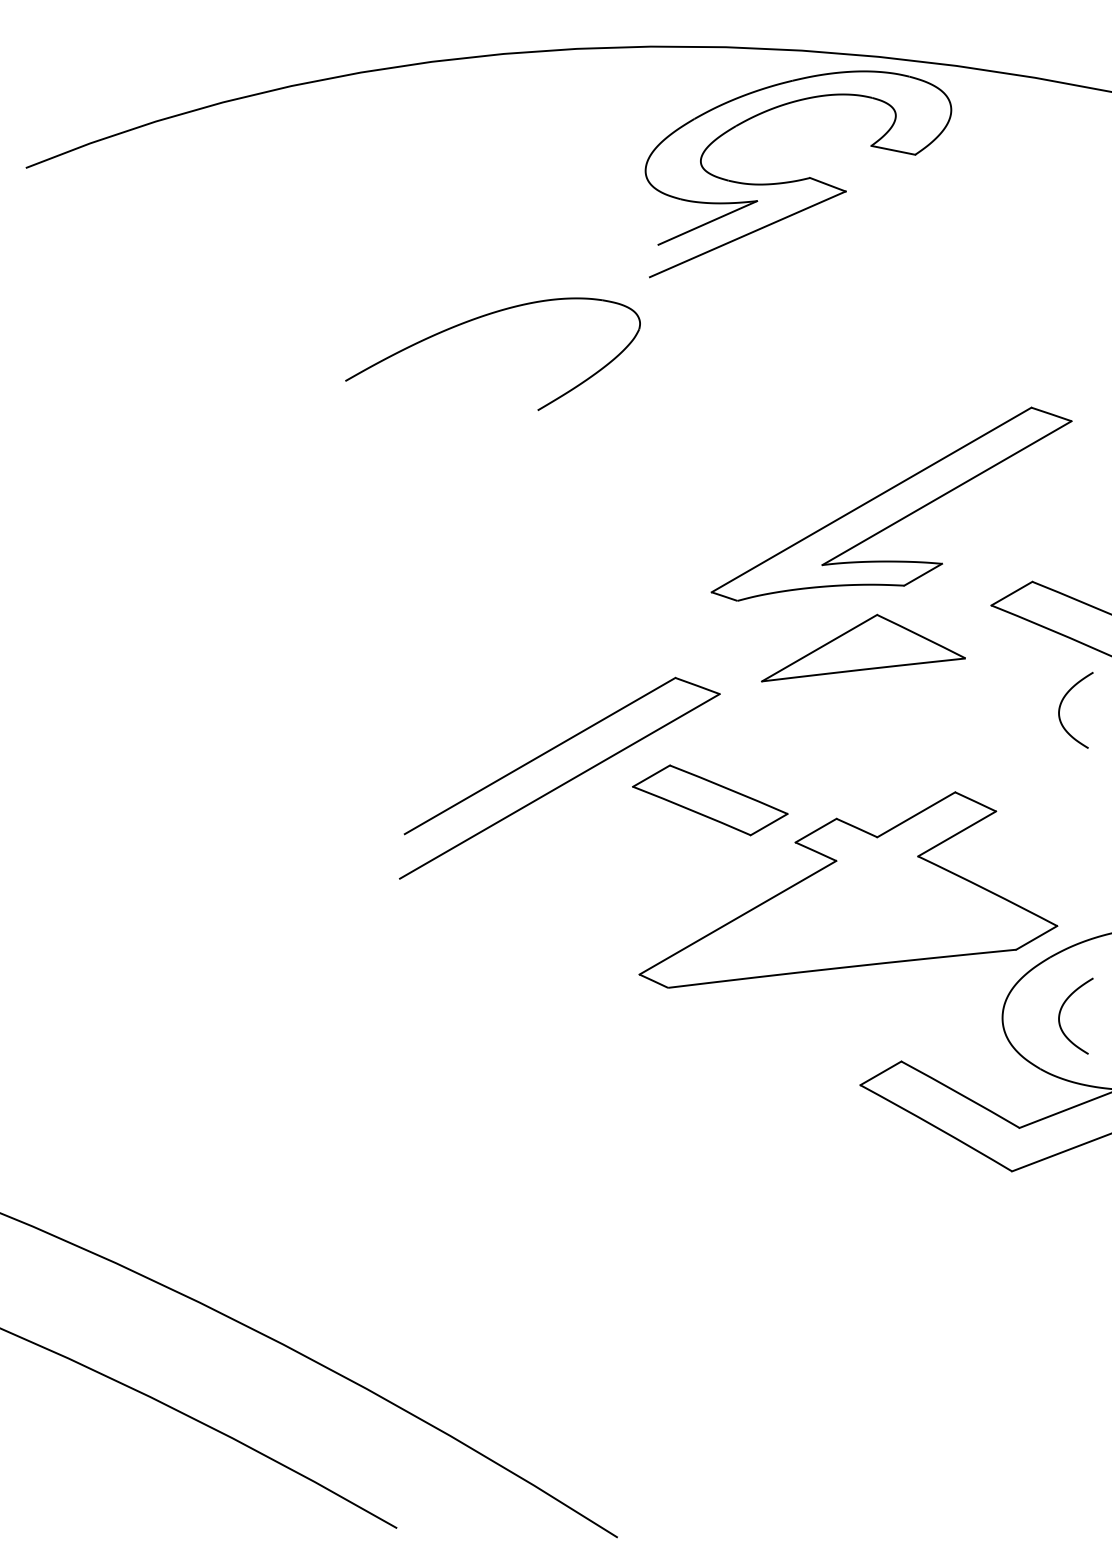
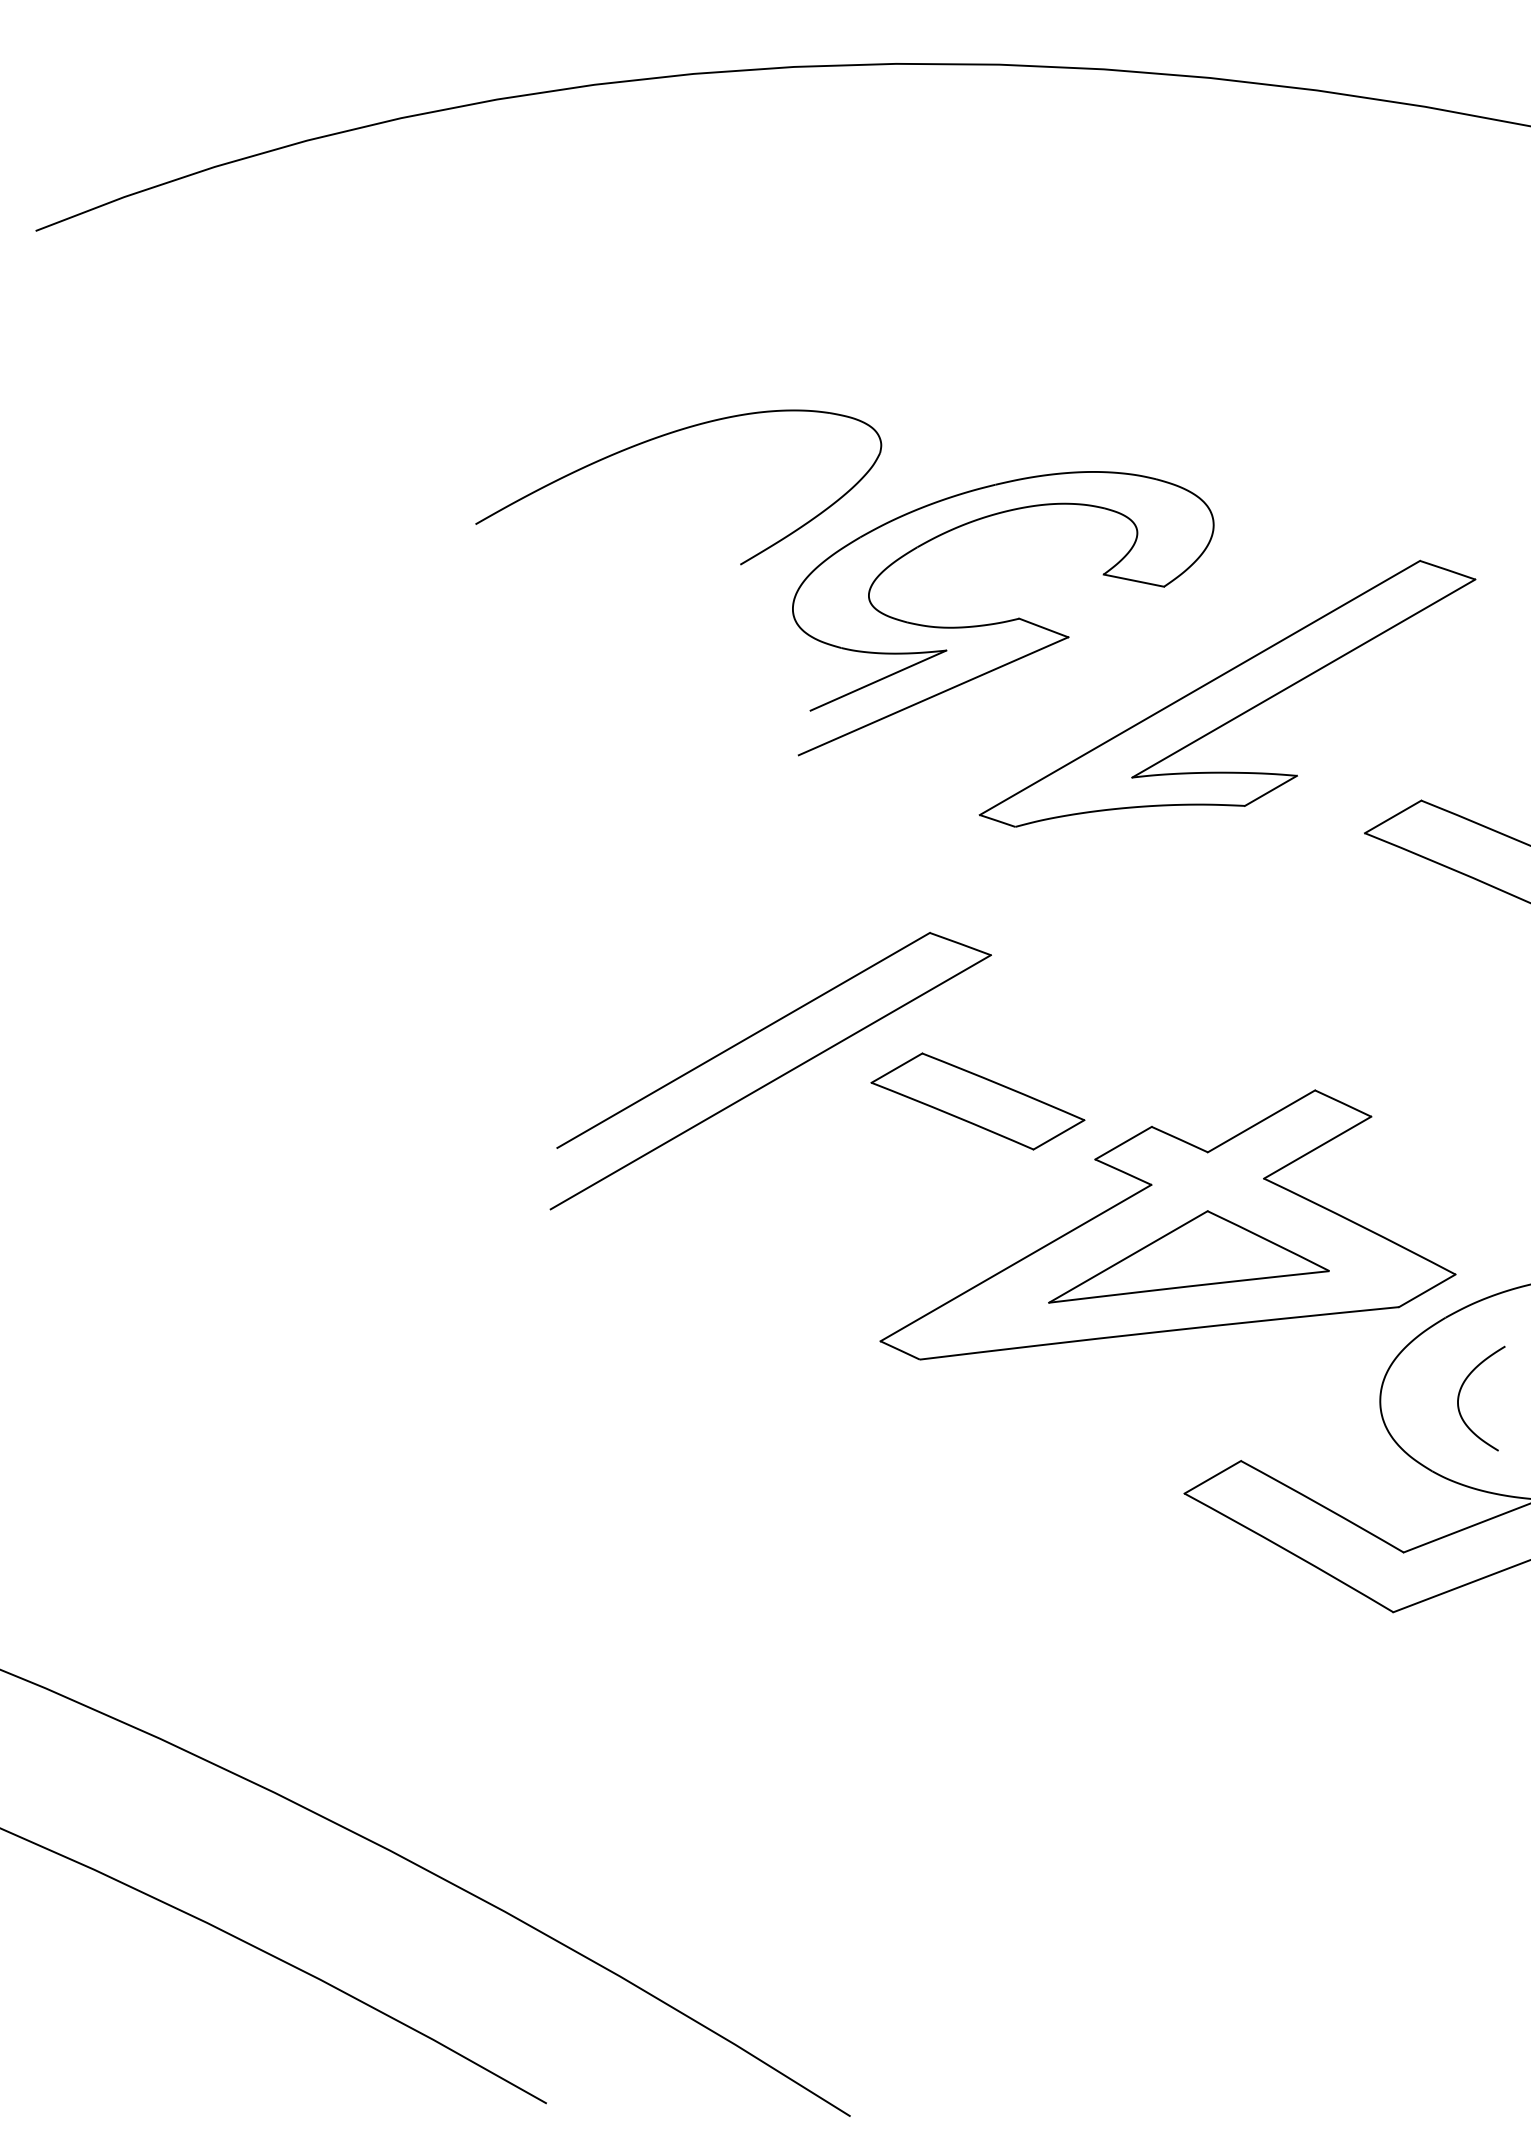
part: (800, 179) -> (1005, 620), moved
part: (863, 647) -> (1188, 1256), moved
curve: (1061, 704) -> (1461, 969), removed

